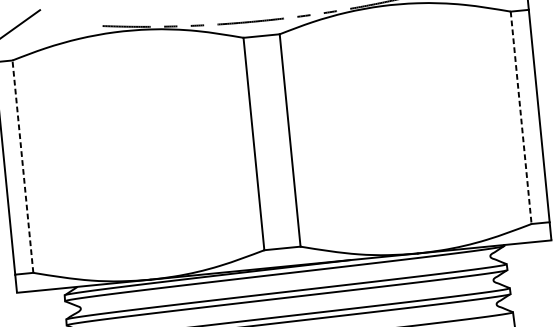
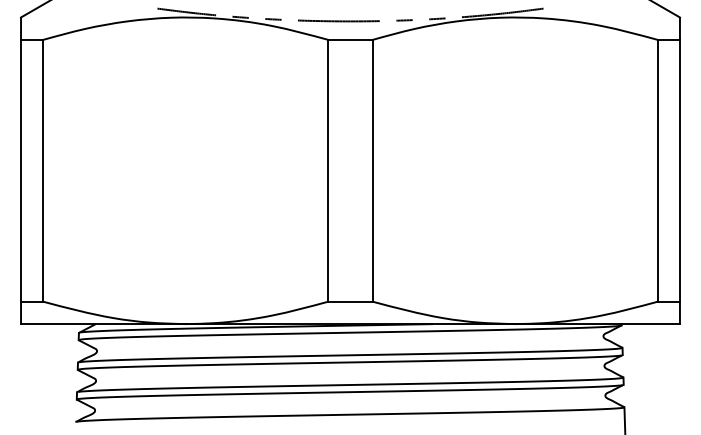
line: (520, 117) -> (657, 170), dashed -> solid
line: (23, 166) -> (43, 170), dashed -> solid

